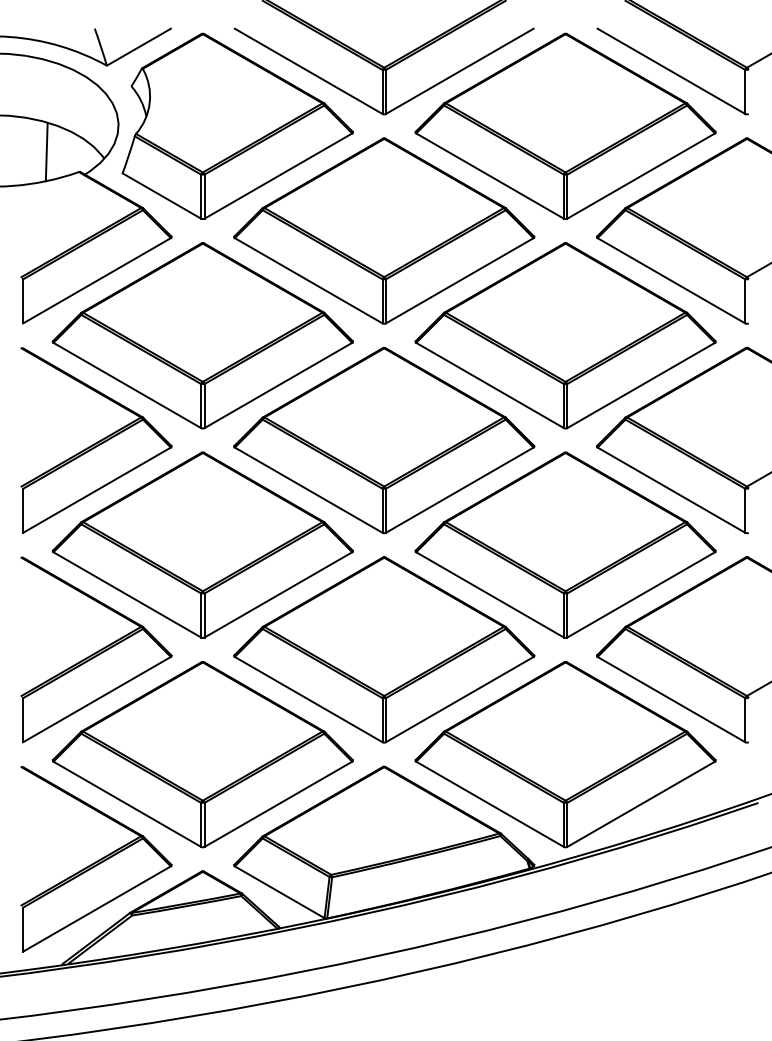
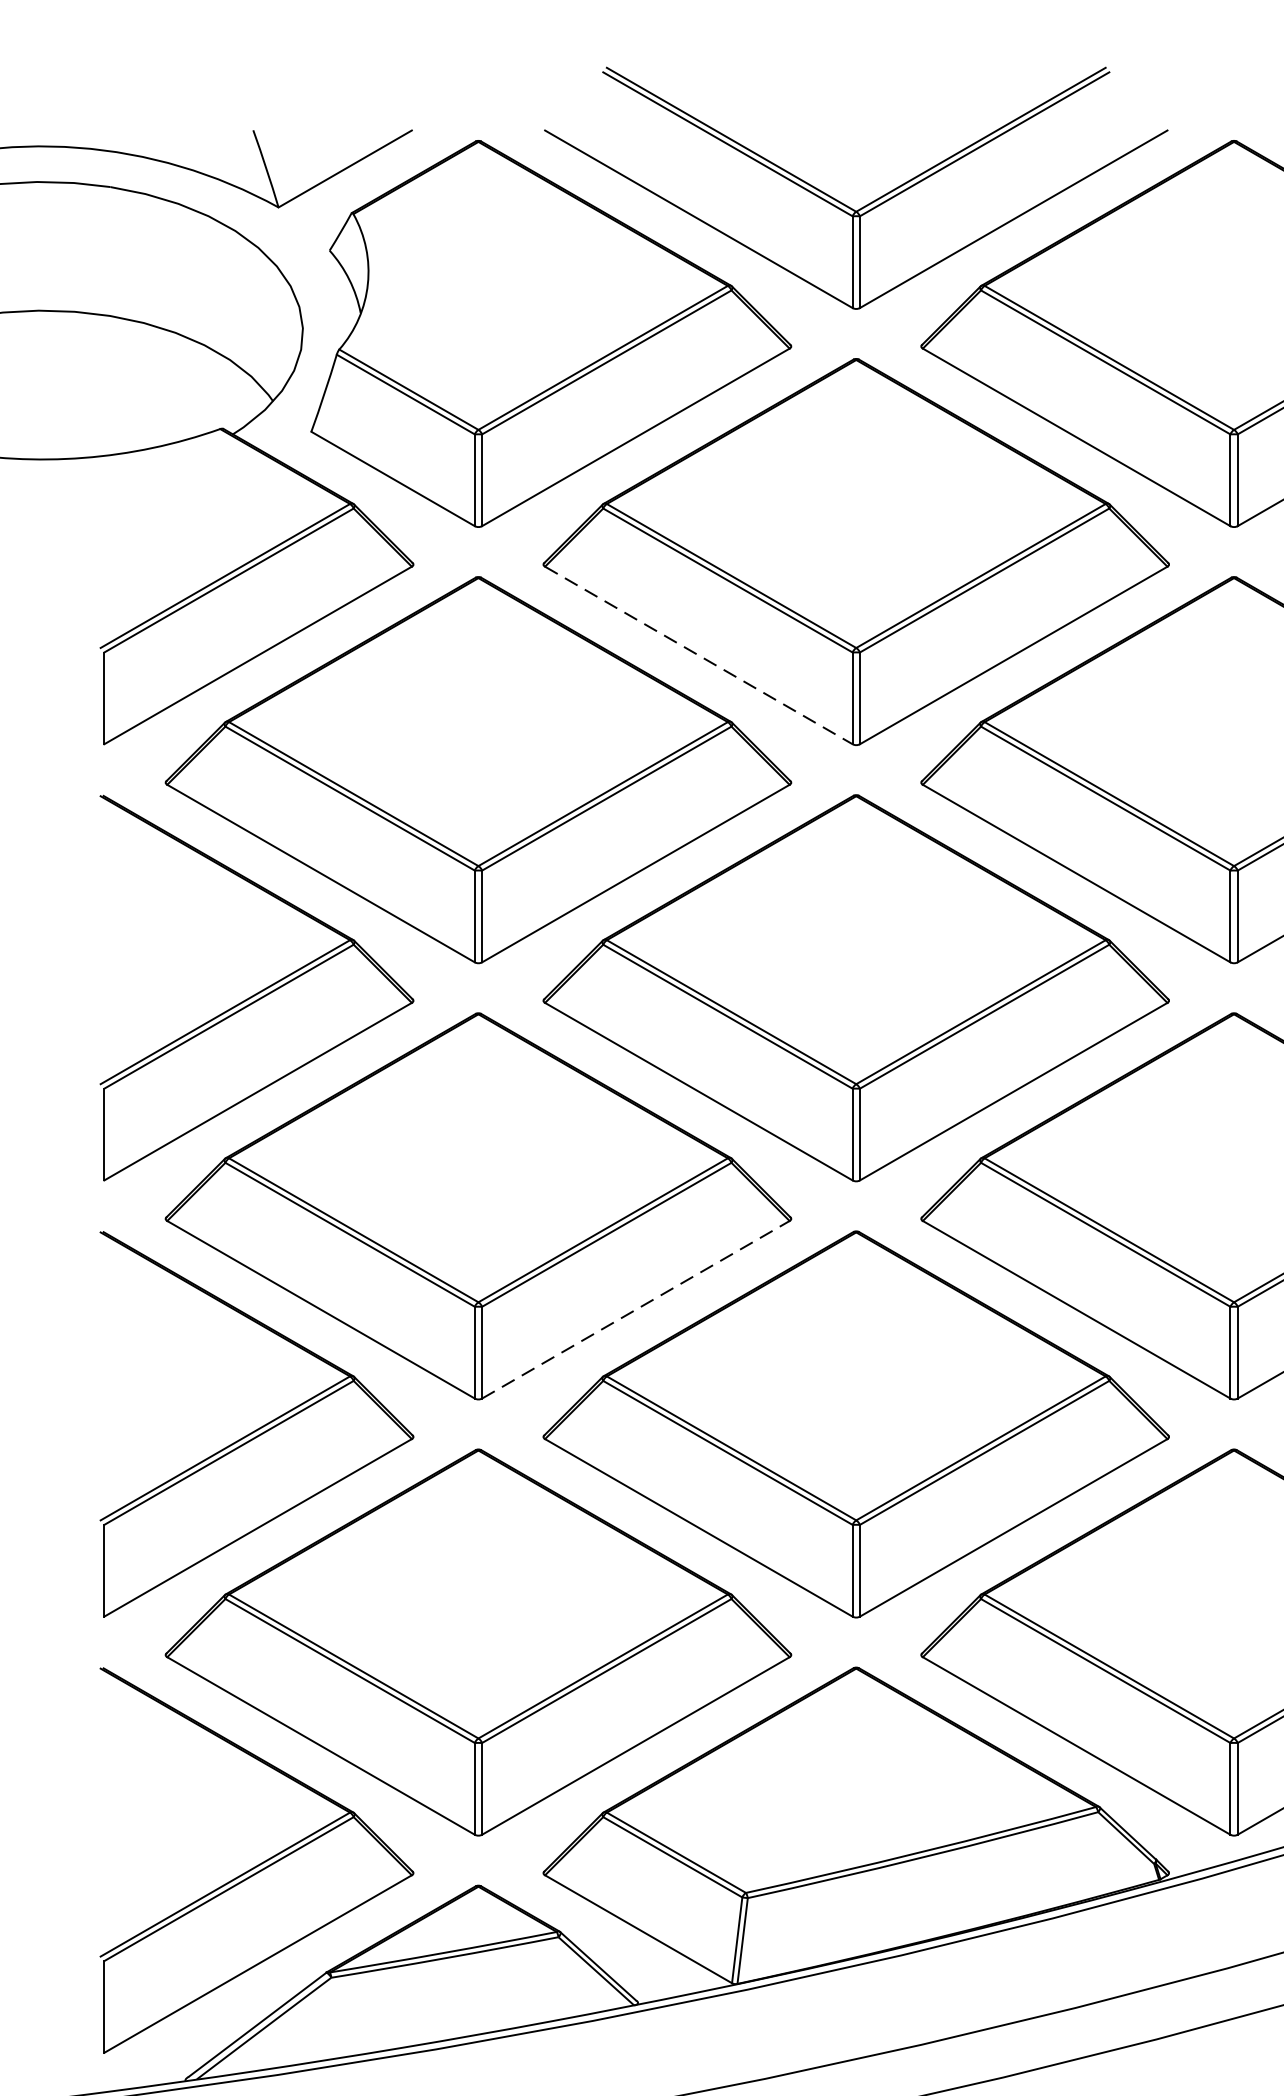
line: (46, 151) -> (152, 386), removed
line: (309, 281) -> (700, 657), solid -> dashed
line: (278, 594) -> (636, 1308), solid -> dashed

